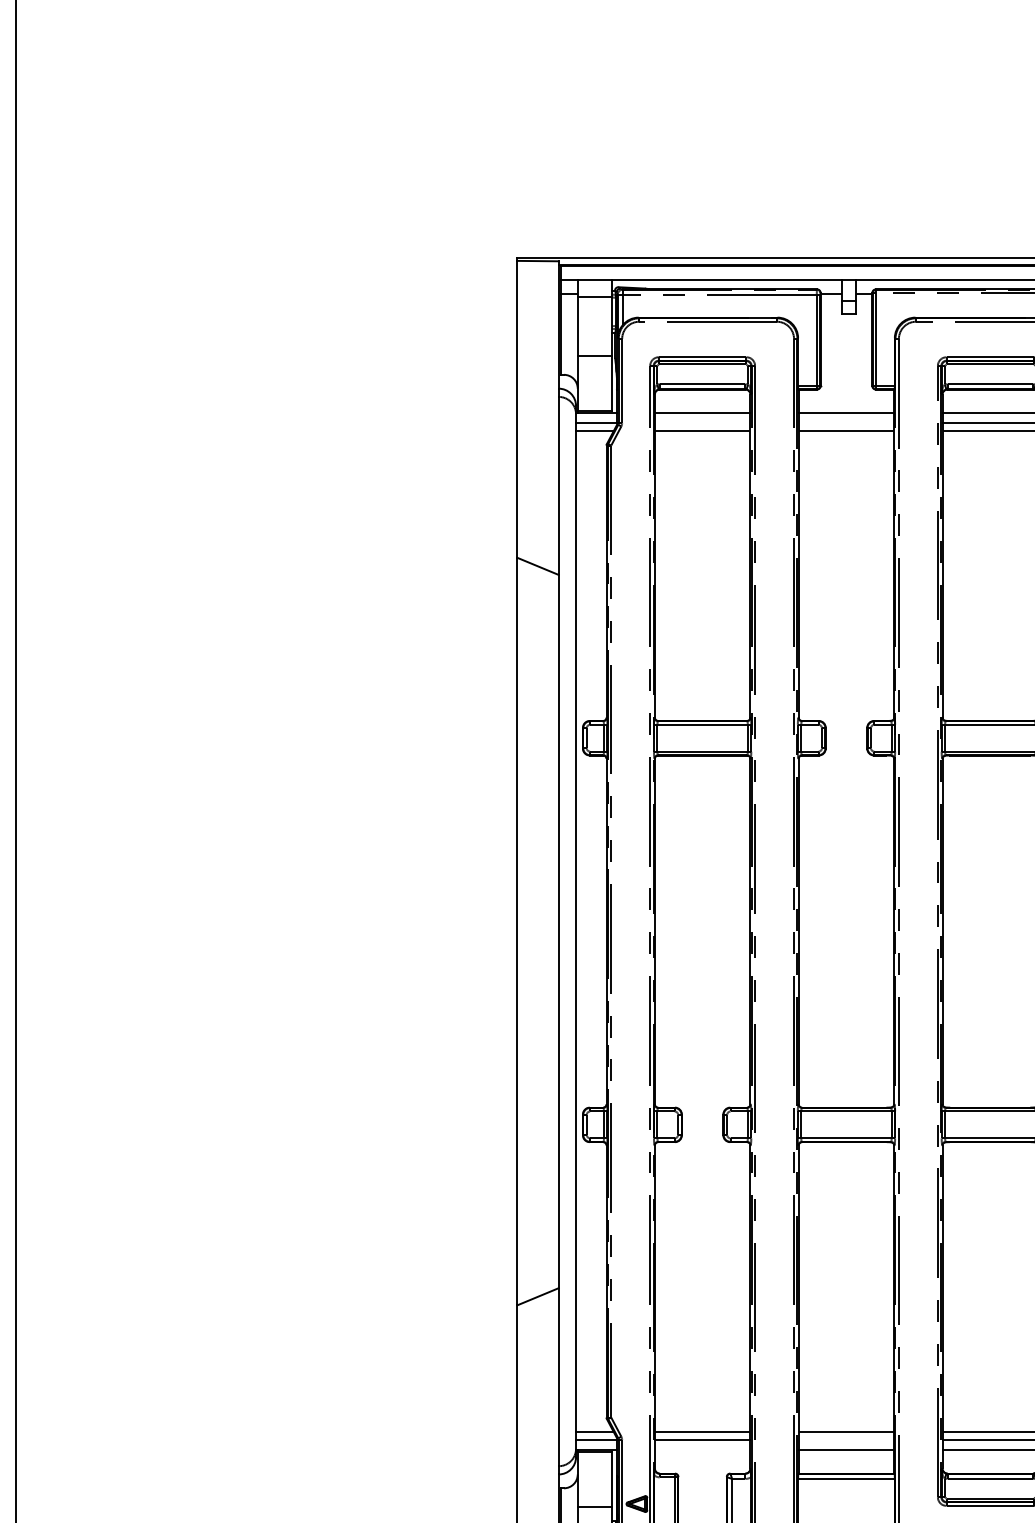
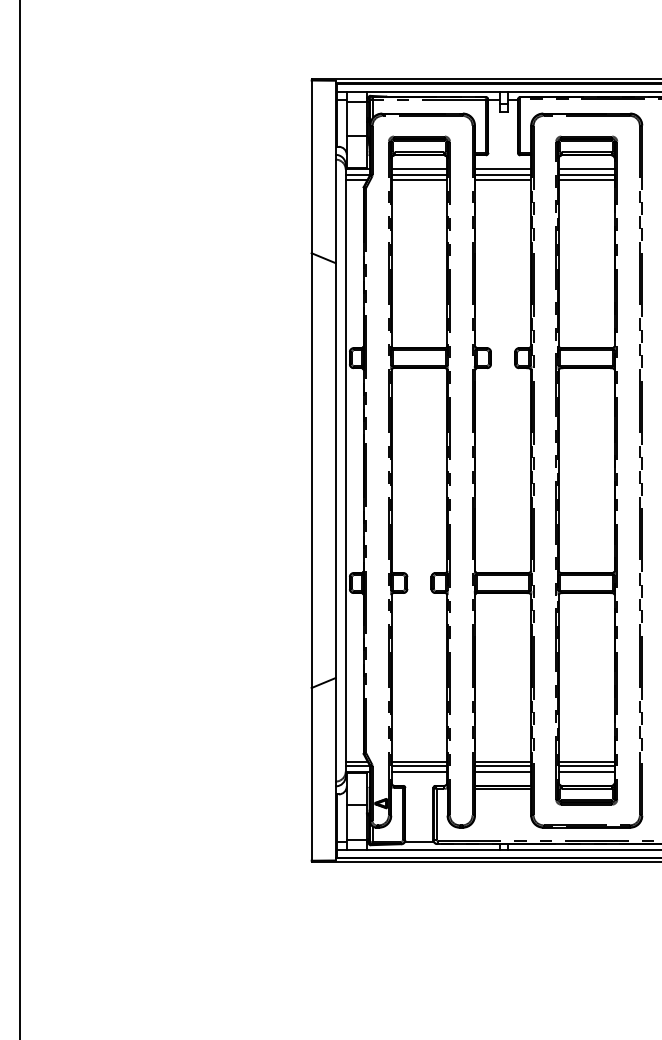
line: (702, 422) -> (419, 174), added
line: (845, 422) -> (502, 174), added
line: (845, 1440) -> (502, 766), added
line: (702, 1450) -> (419, 772), added

